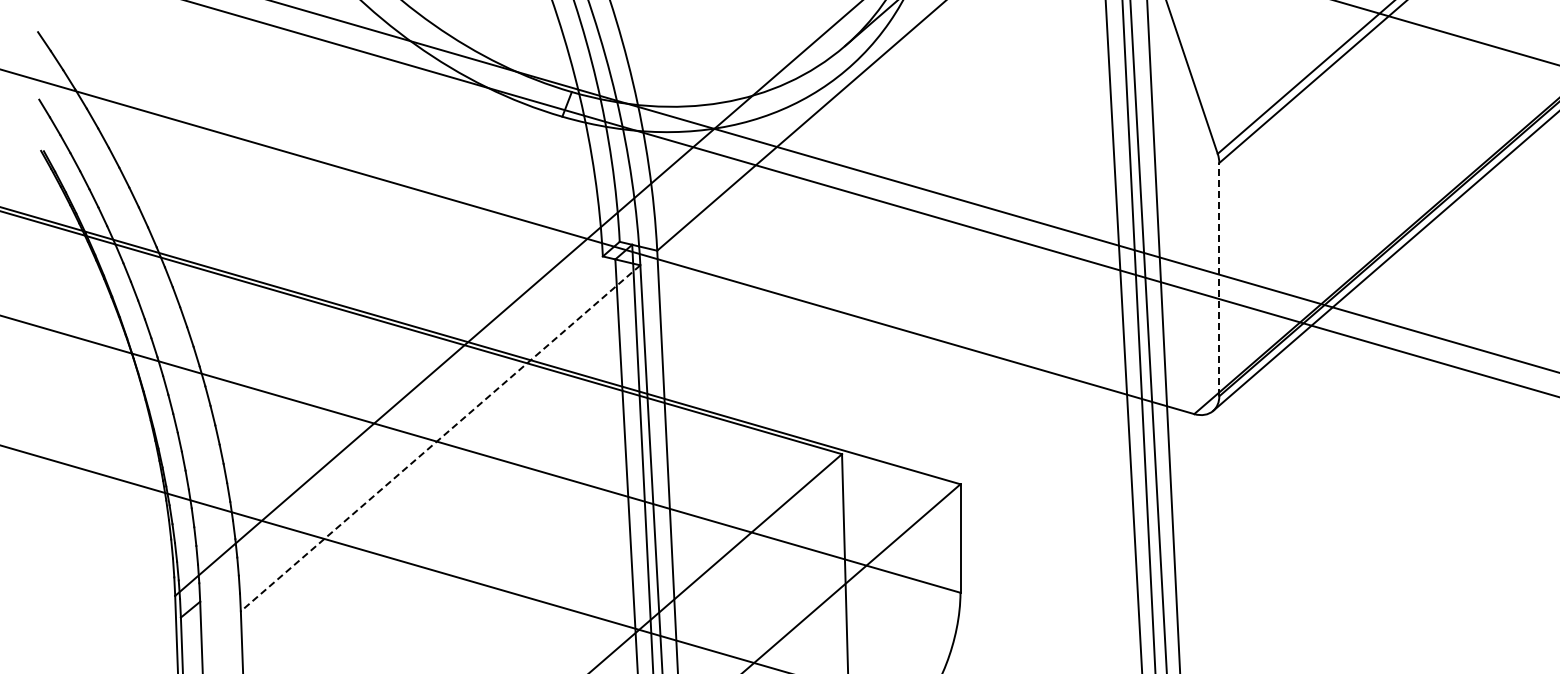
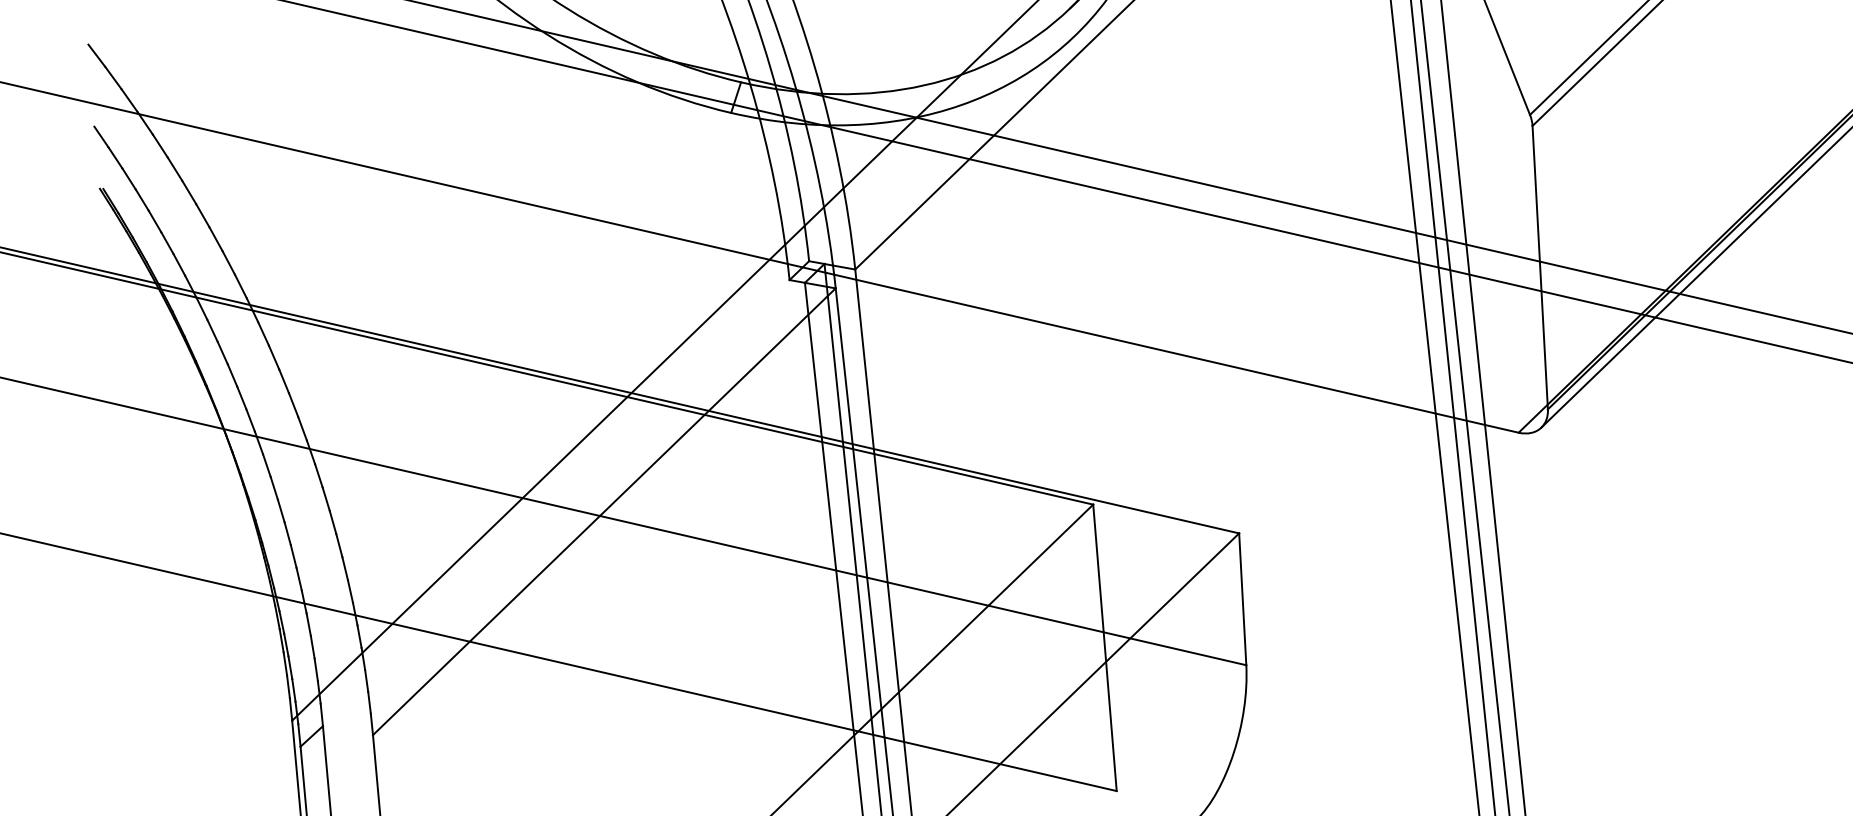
line: (1219, 279) -> (1540, 267), dashed -> solid
line: (440, 438) -> (604, 511), dashed -> solid

